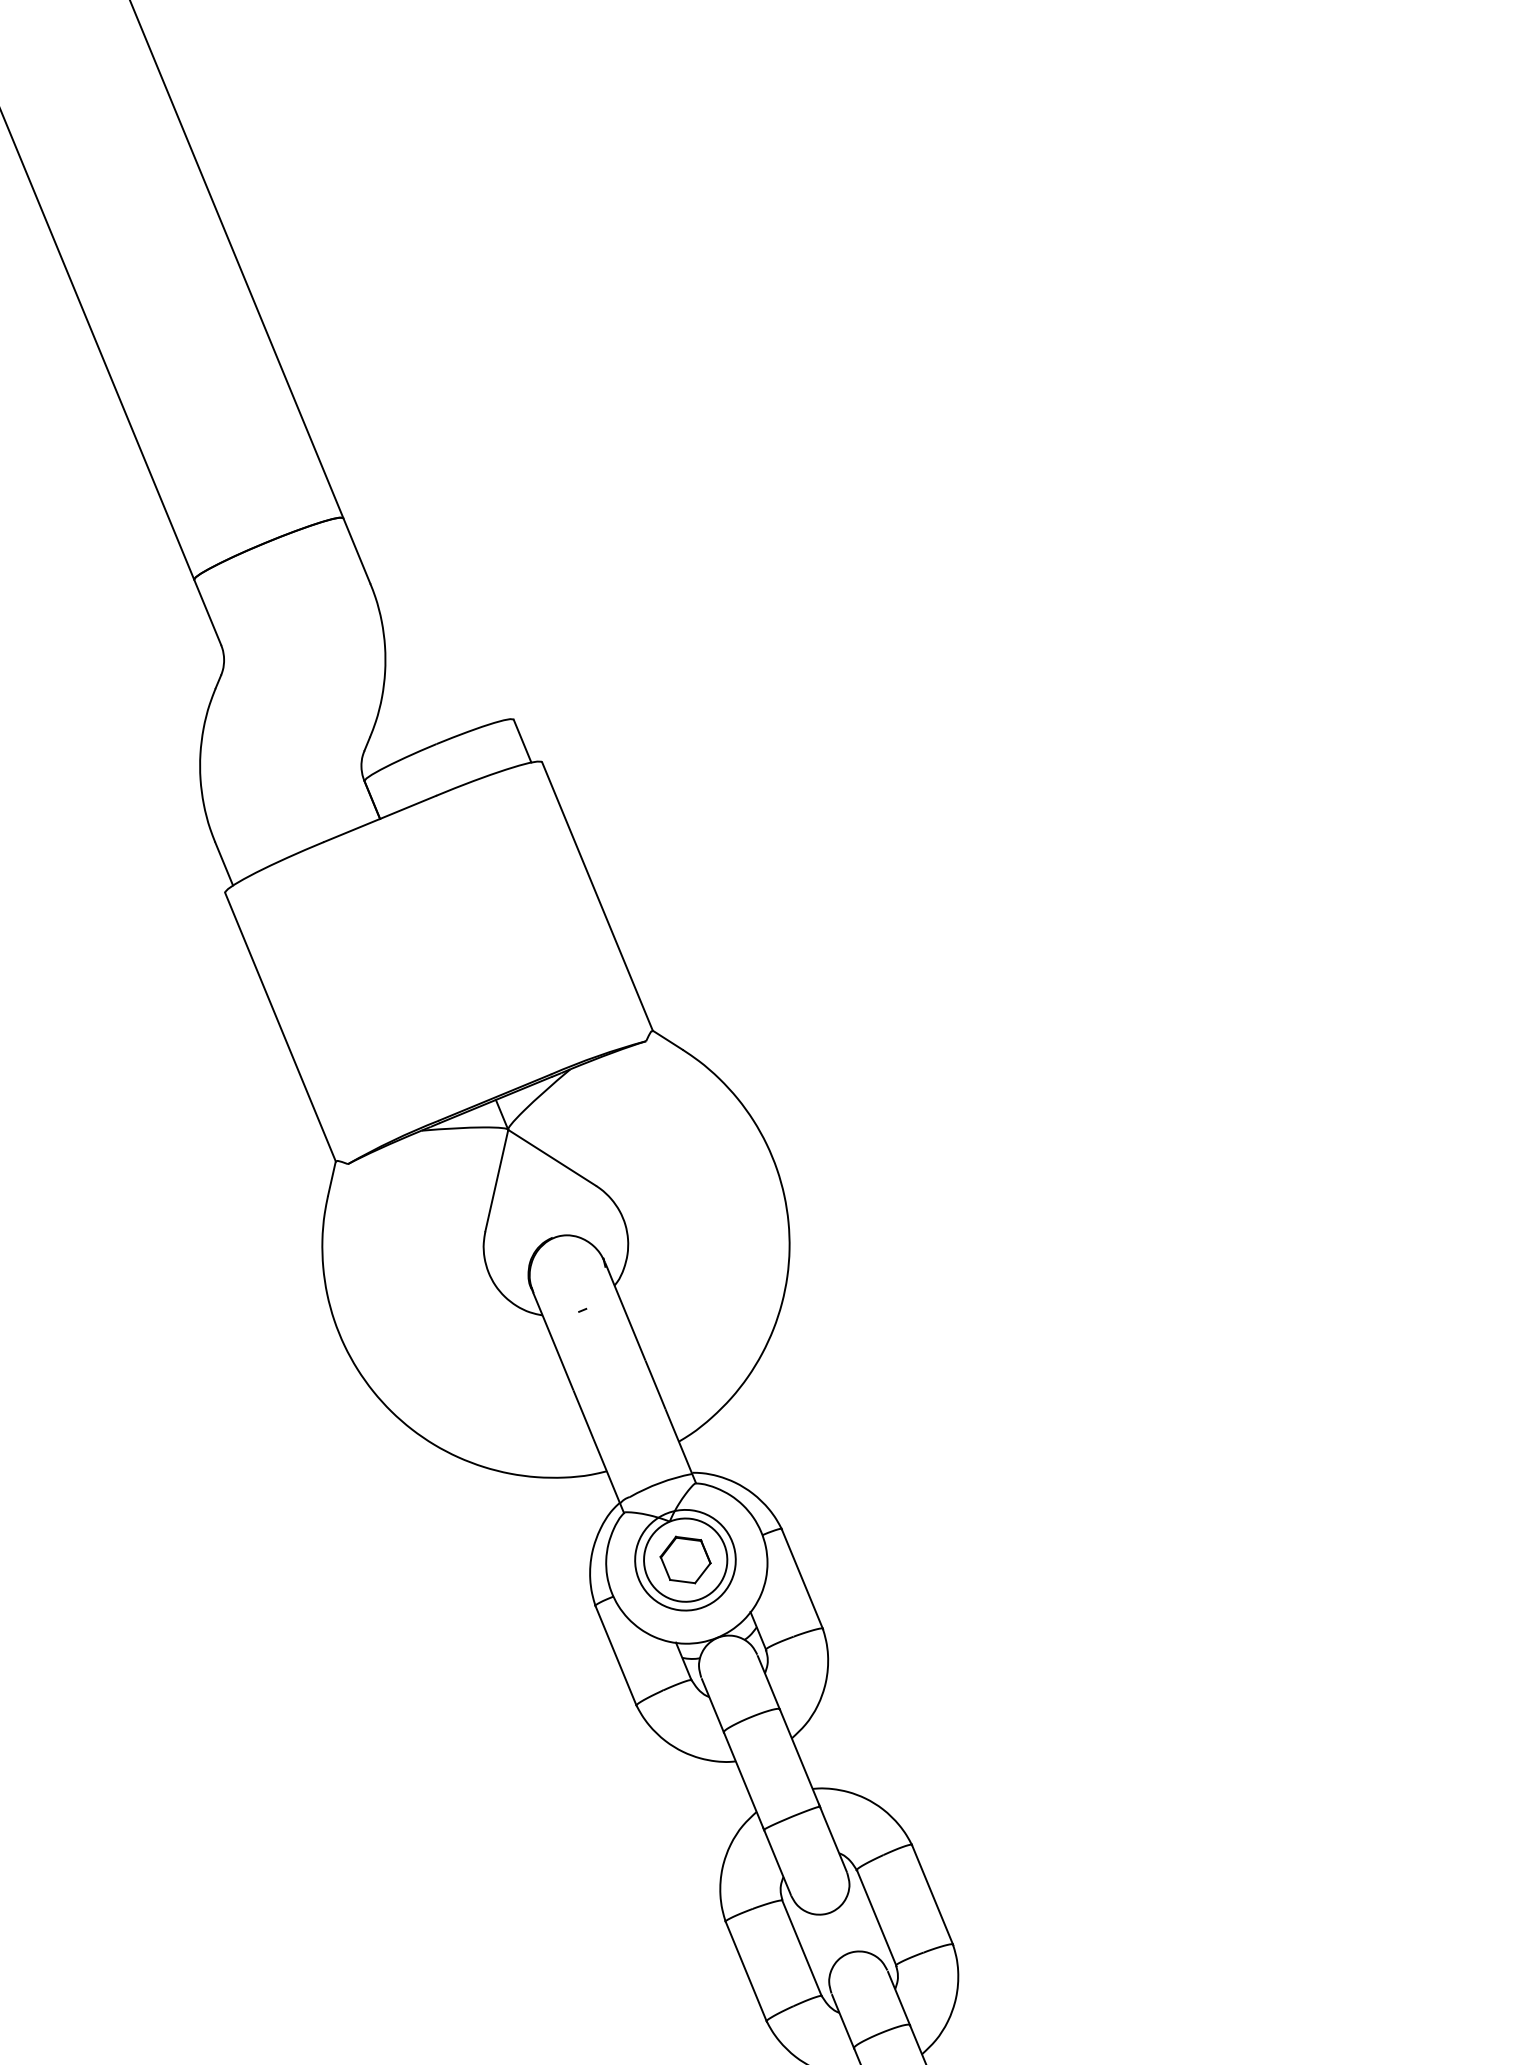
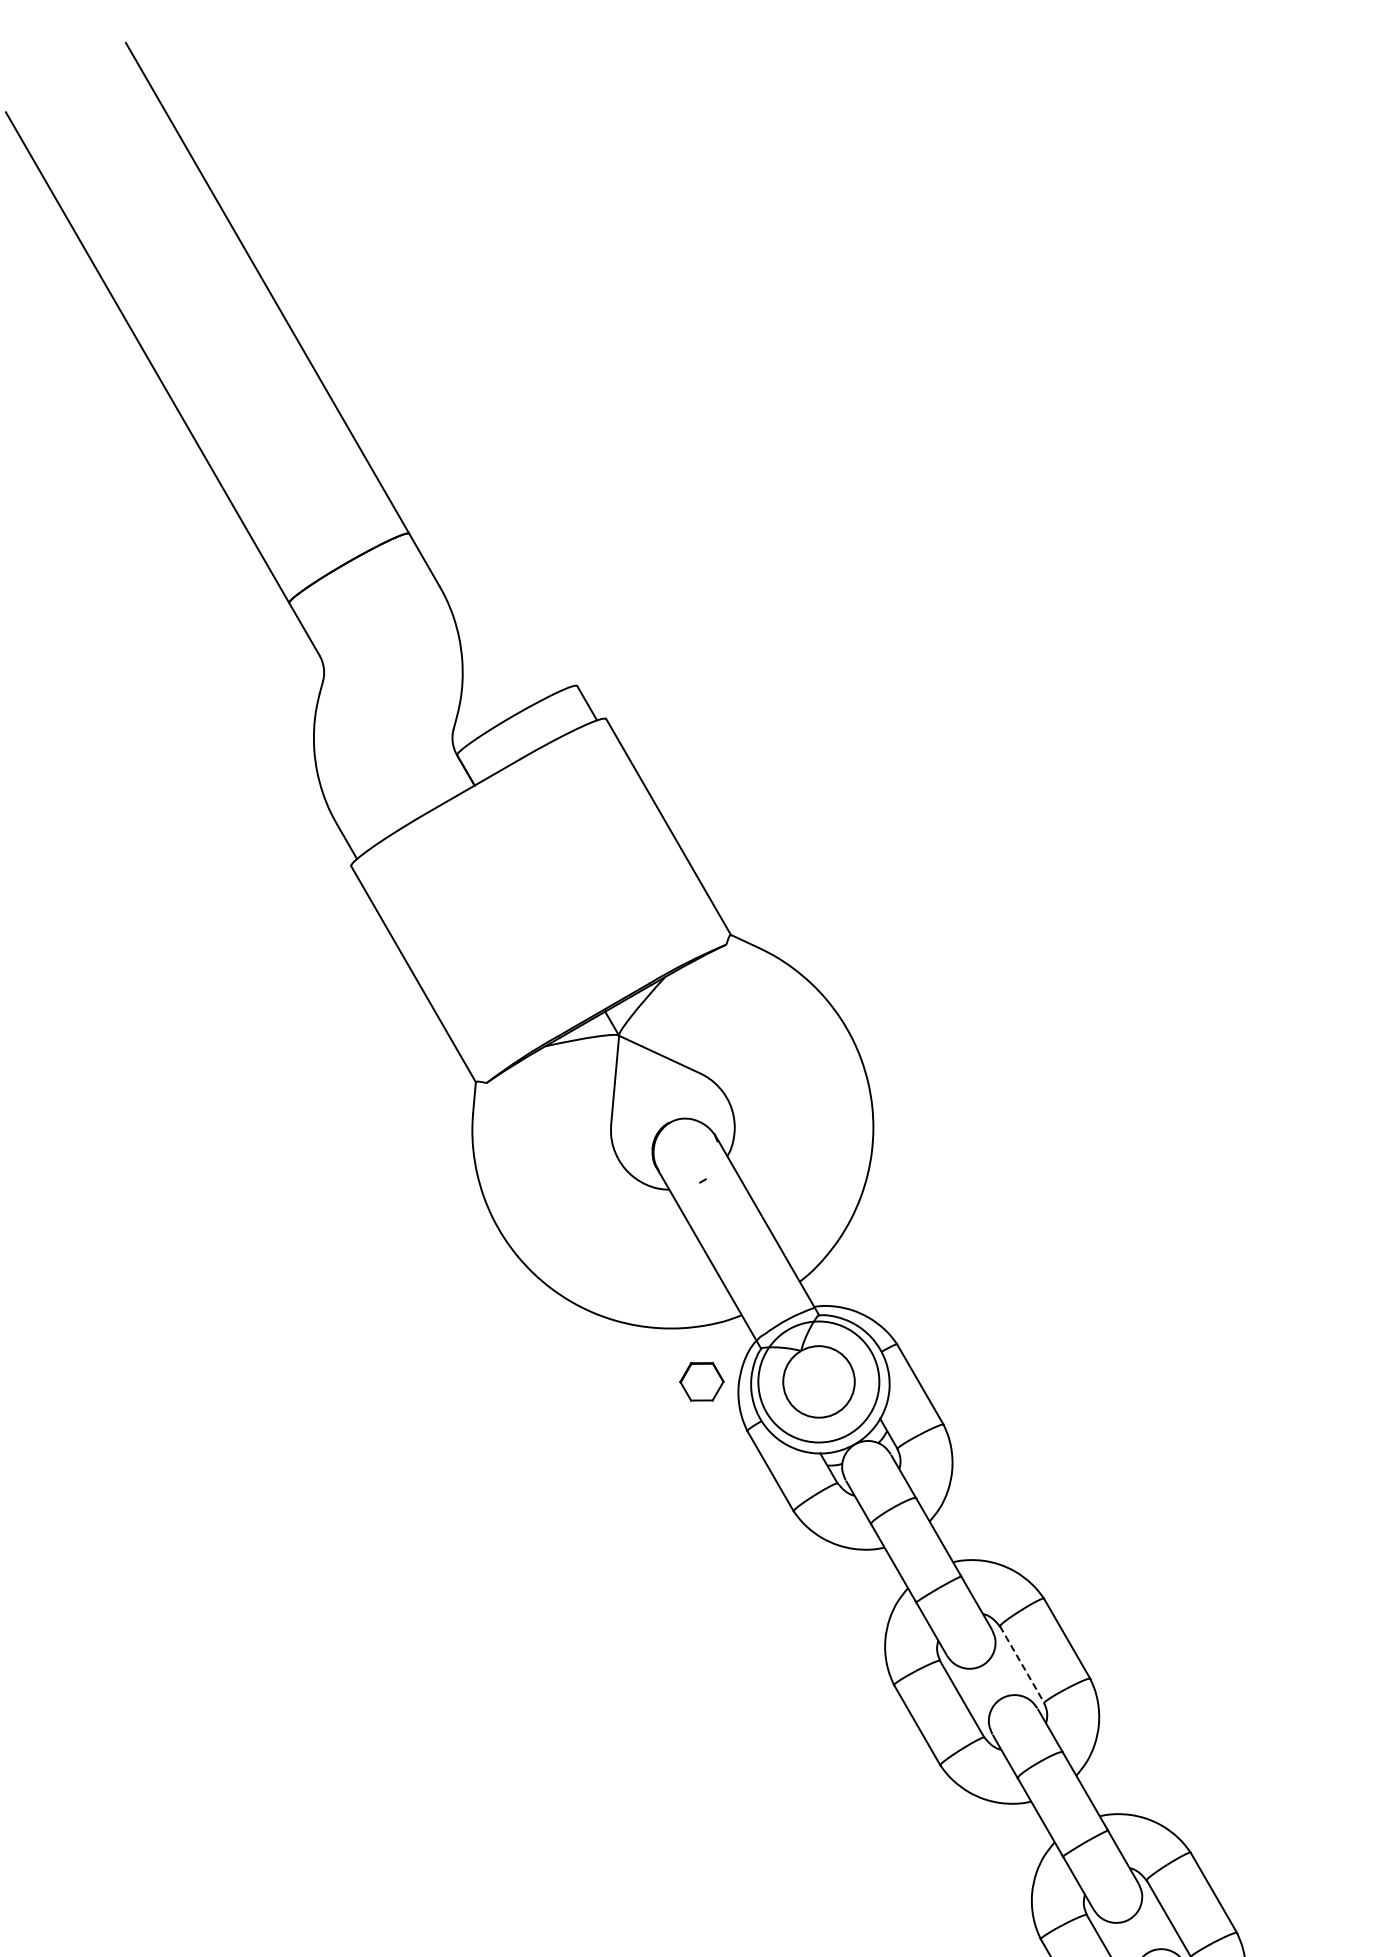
circle: (685, 1559) -> (818, 1381), size x1.4
part: (685, 1559) -> (701, 1381), moved
line: (876, 1918) -> (1022, 1665), solid -> dashed

